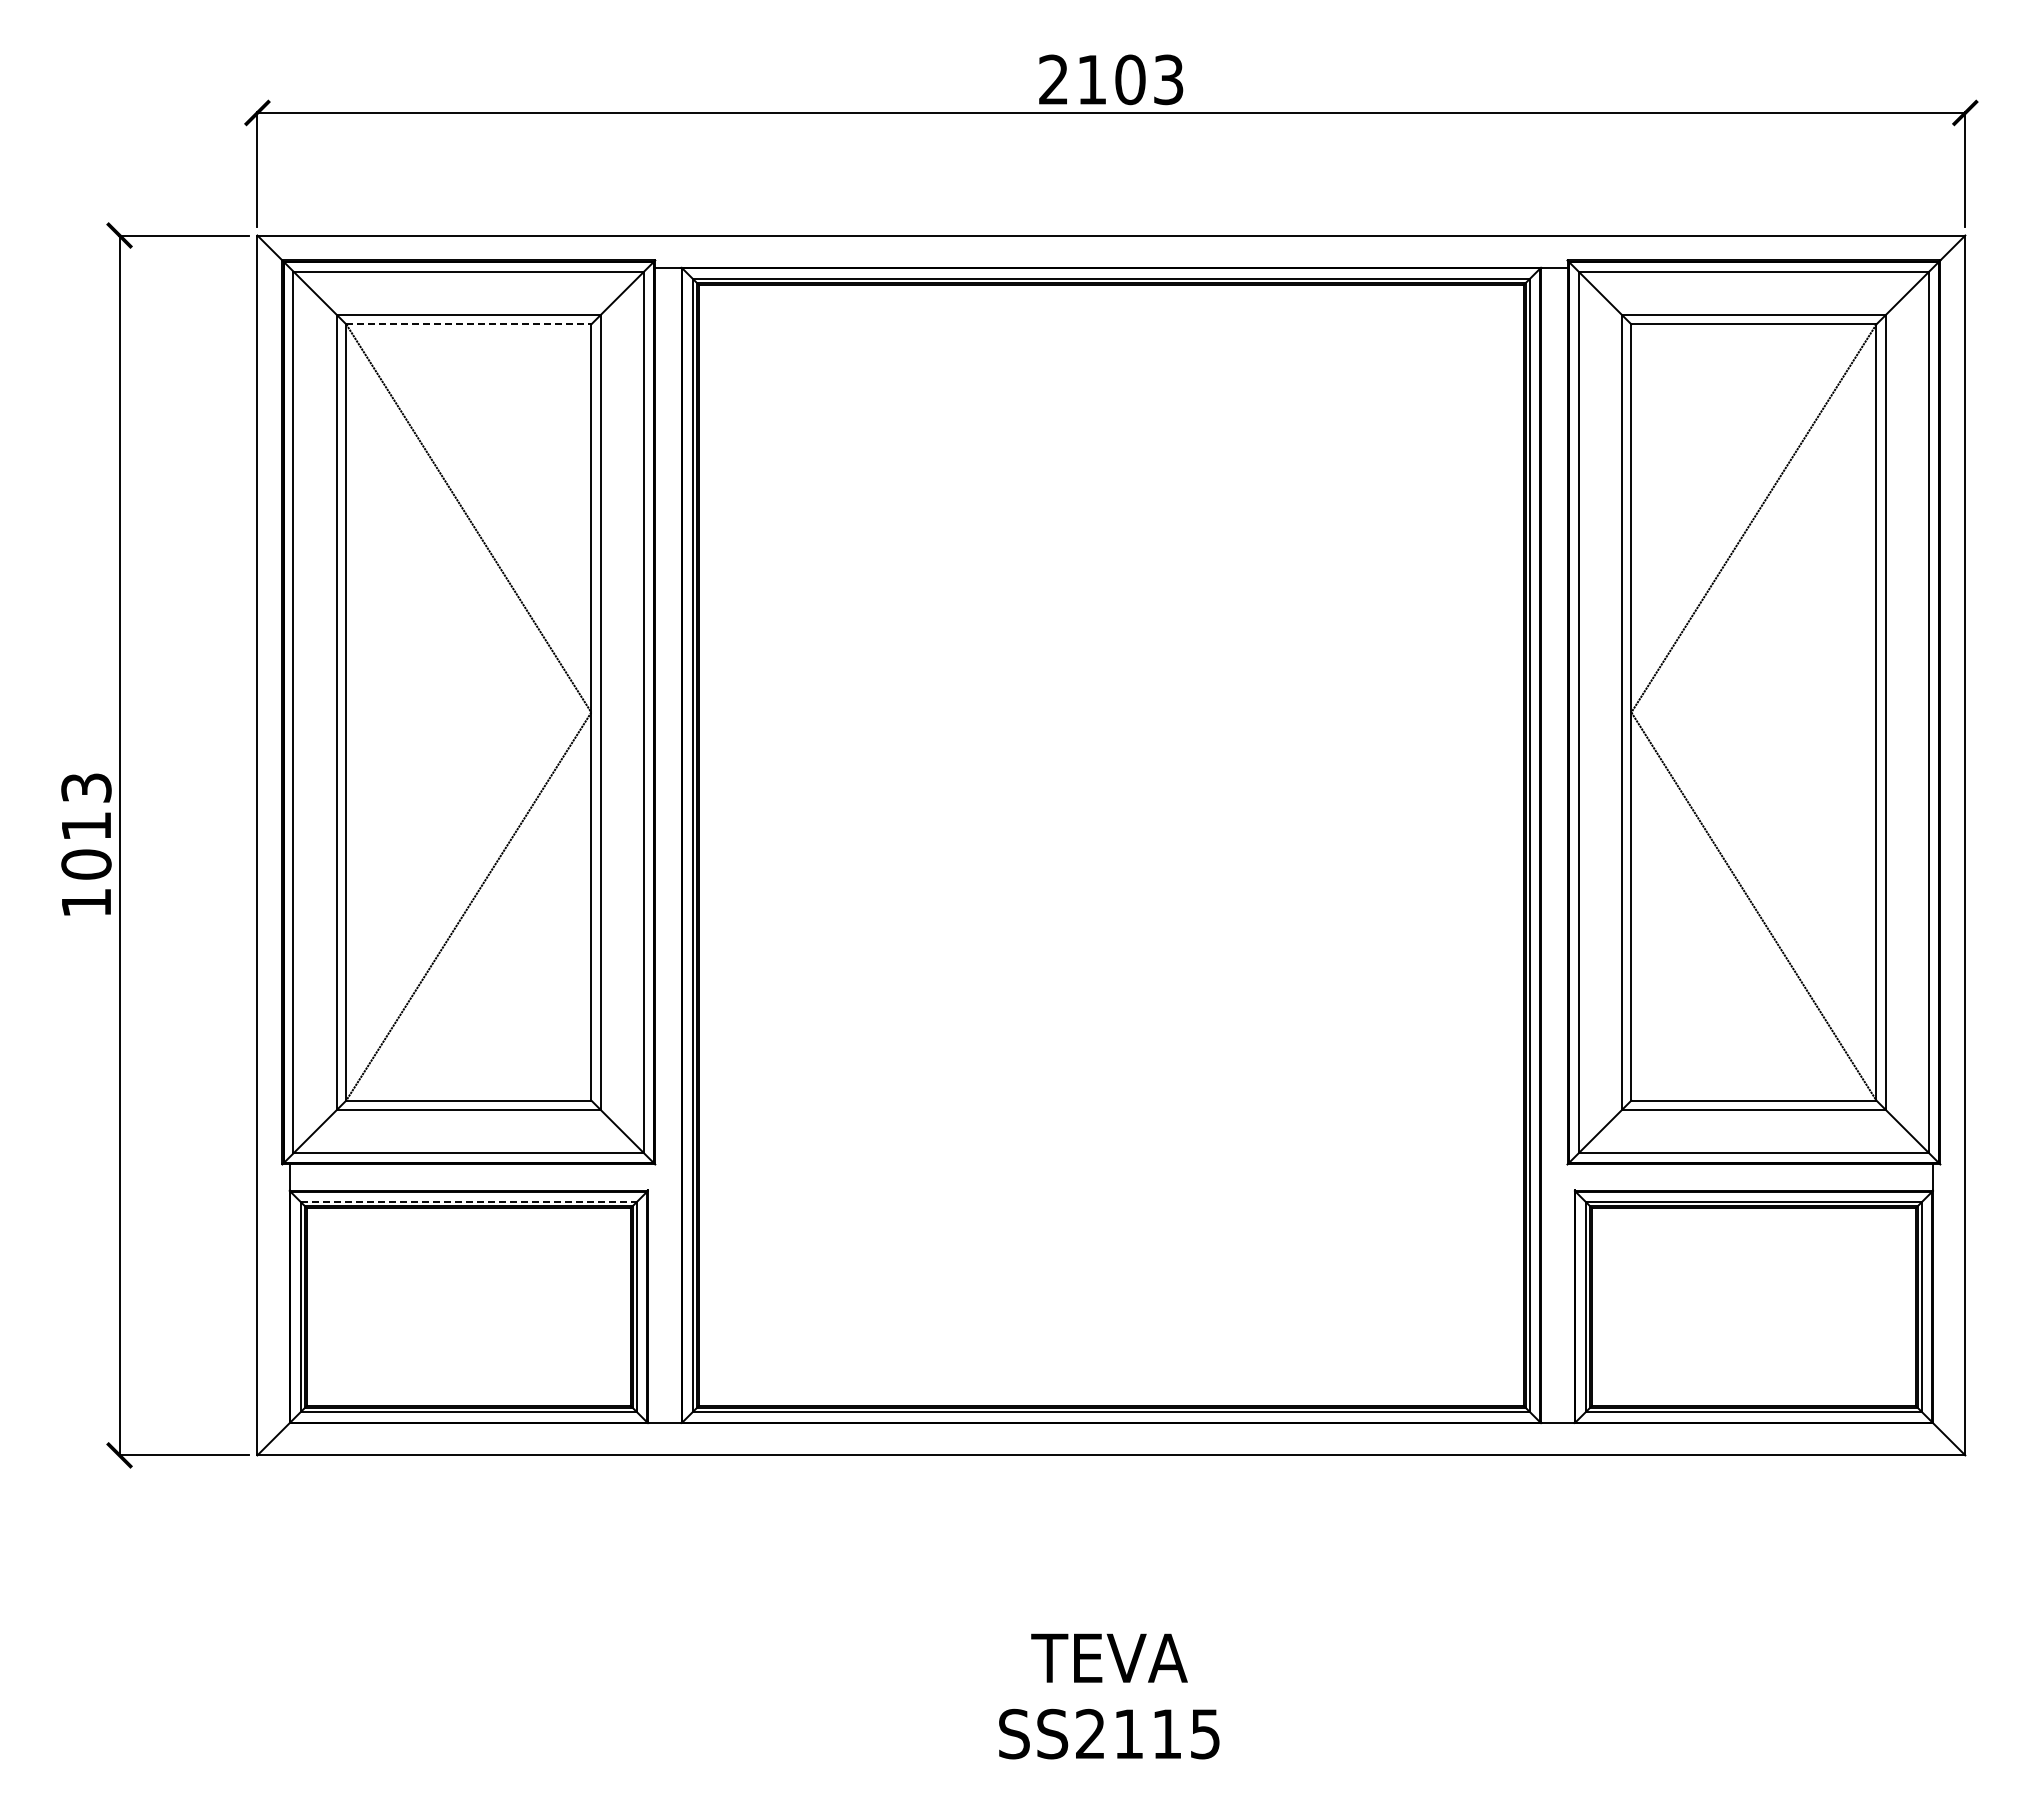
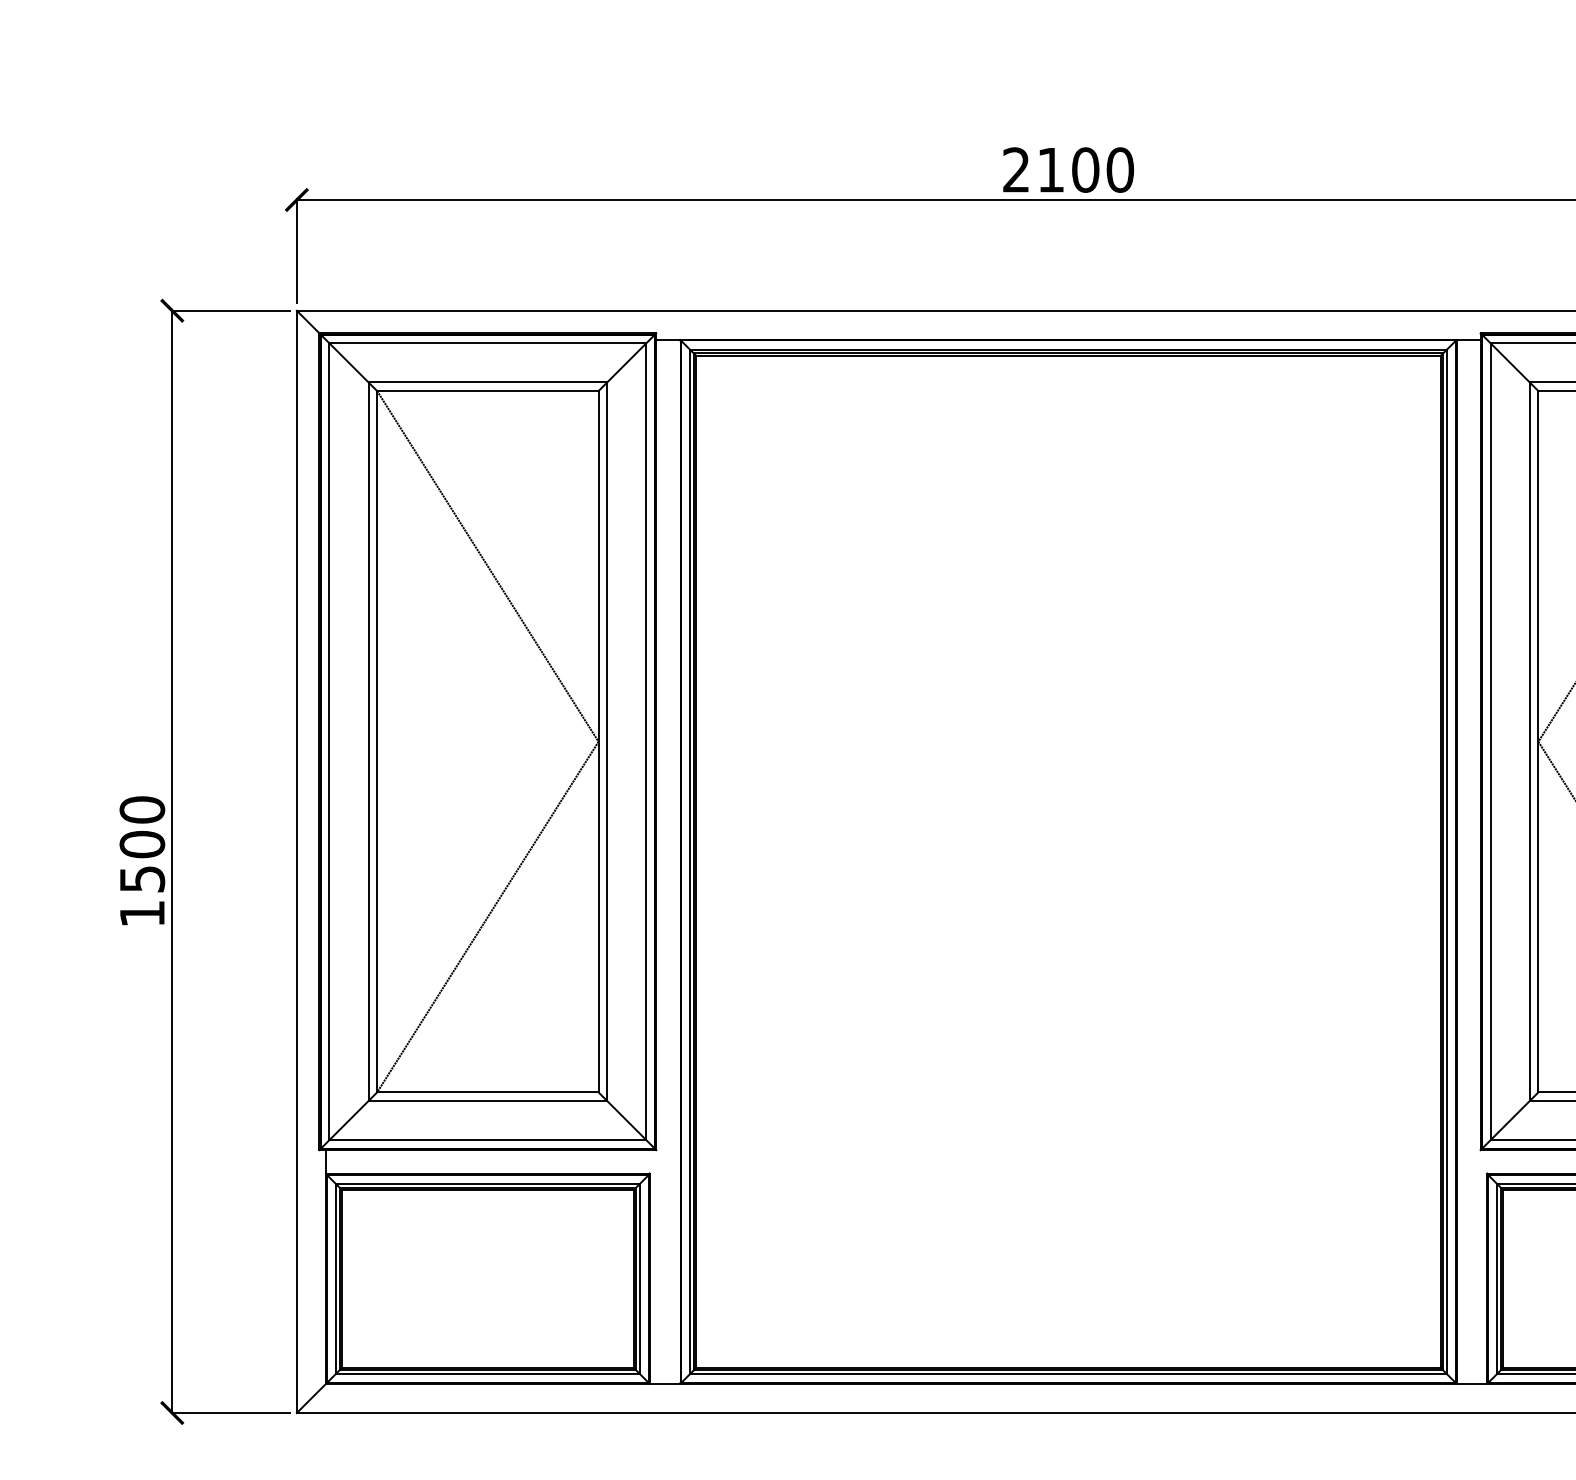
text: (1168, 79) -> (1120, 169), 2103 -> 2100
line: (469, 324) -> (488, 391), dashed -> solid
text: (86, 825) -> (142, 843), 1013 -> 1500
line: (469, 1201) -> (488, 1183), dashed -> solid

